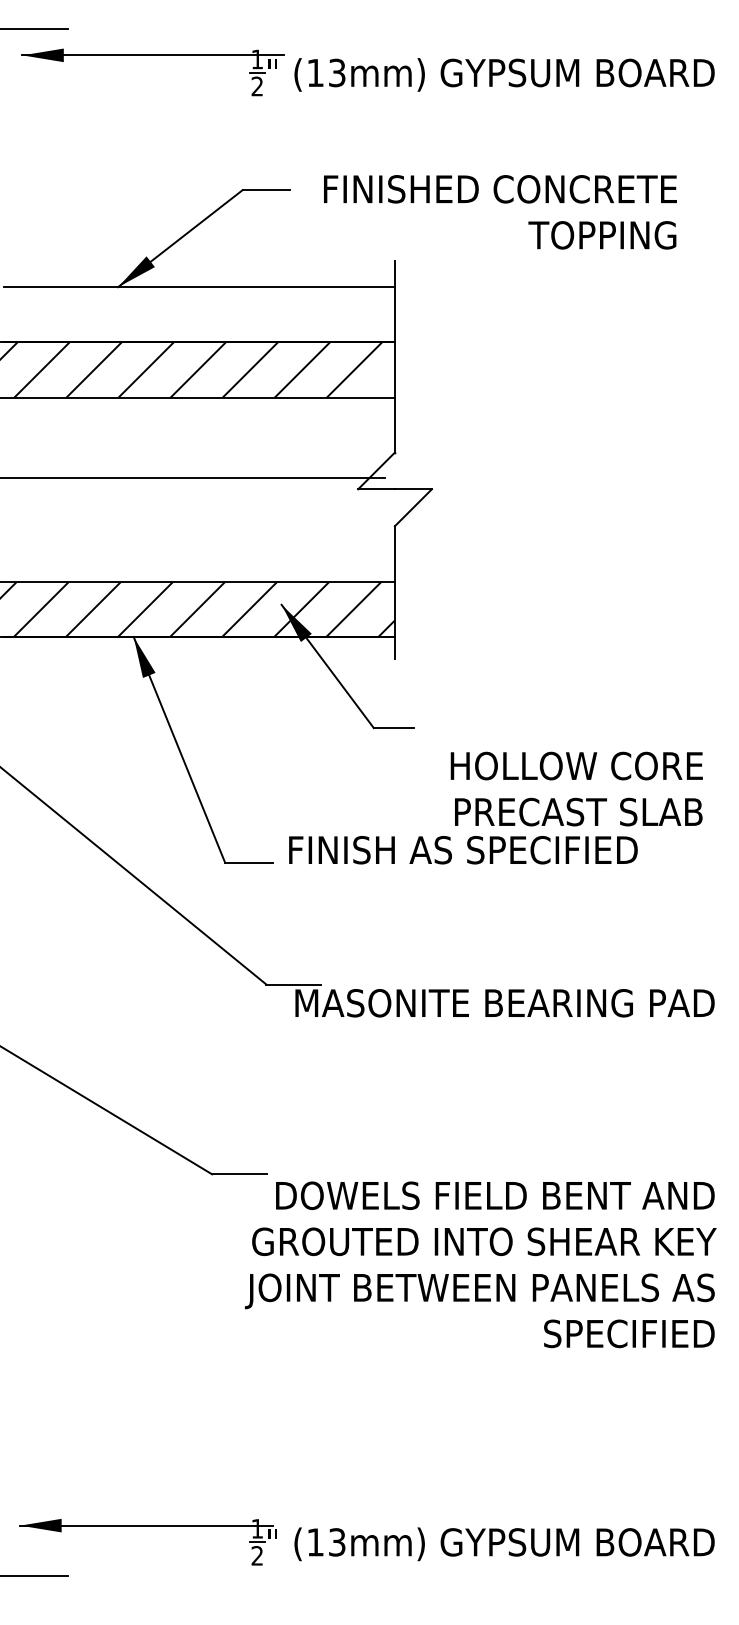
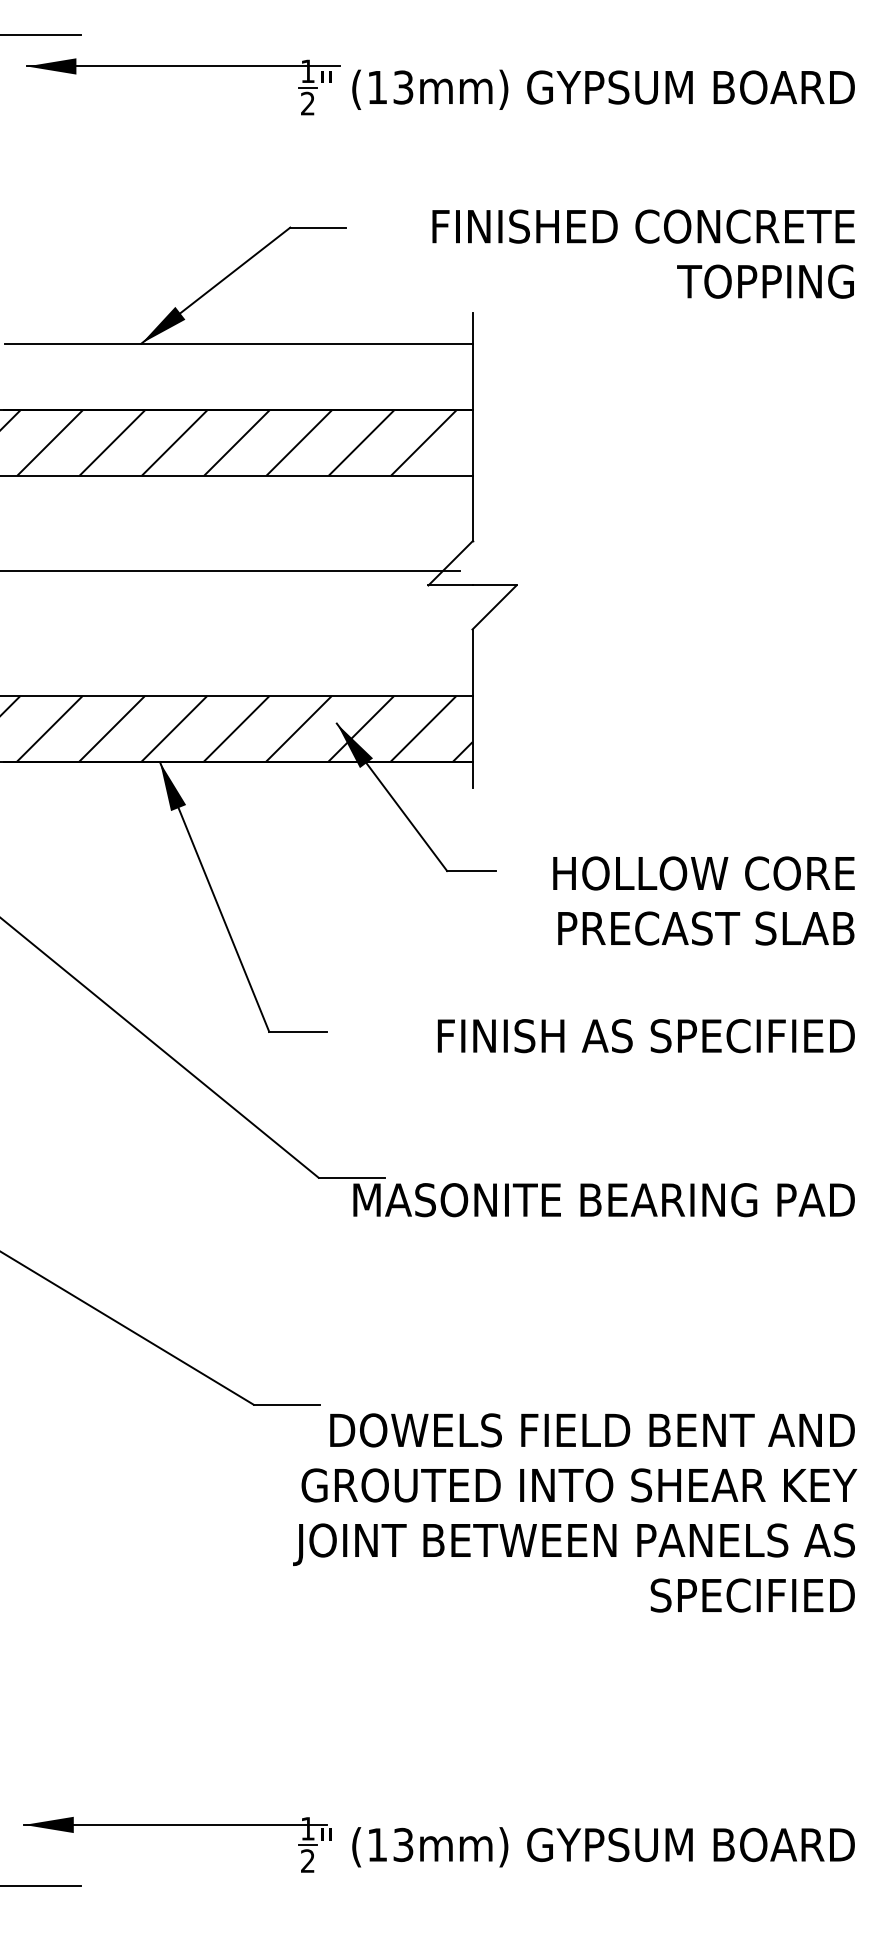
text: (500, 211) -> (643, 253), moved
text: (576, 788) -> (703, 900), moved
text: (462, 850) -> (645, 1036), moved

